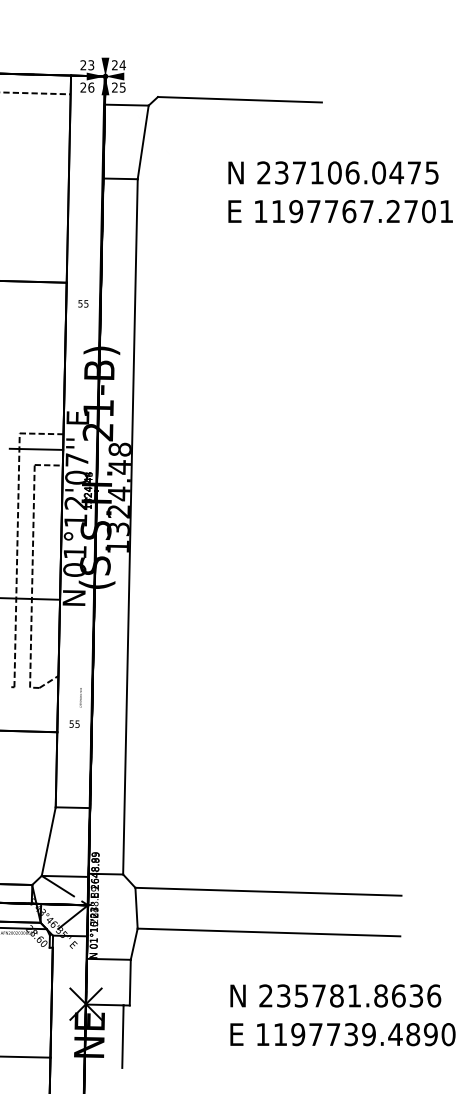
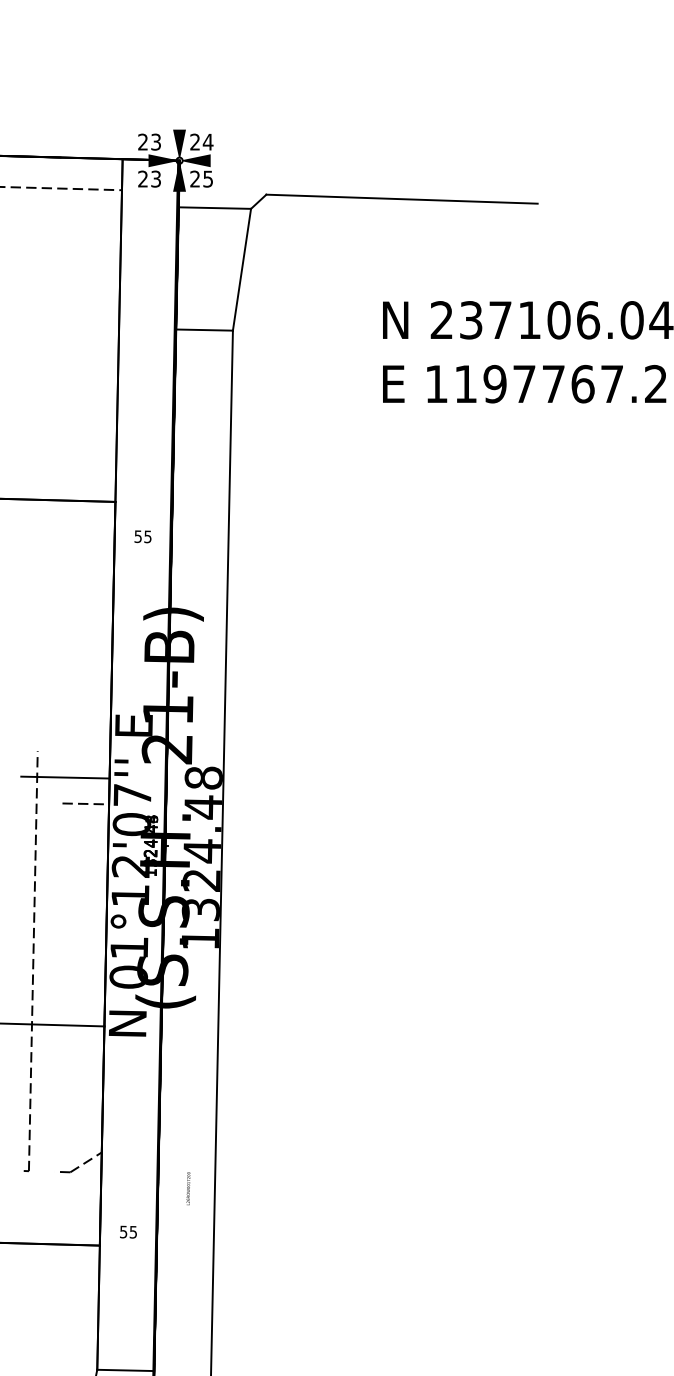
text: (91, 87) -> (156, 178), 26 -> 23
line: (41, 433) -> (73, 751), removed
line: (32, 576) -> (58, 987), removed
text: (80, 697) -> (187, 1188), moved

